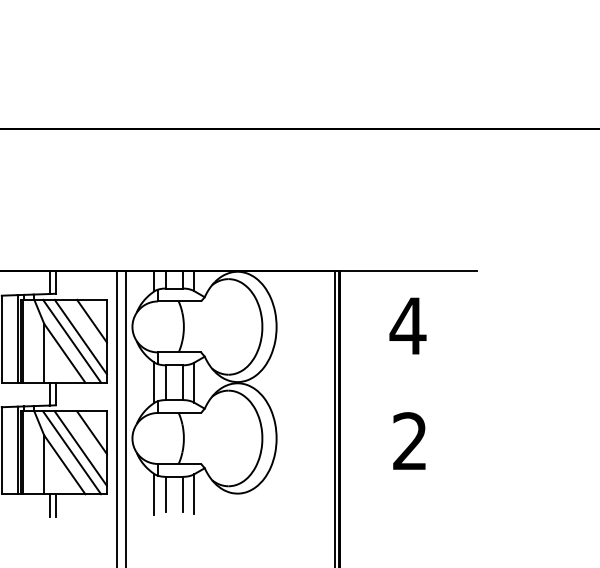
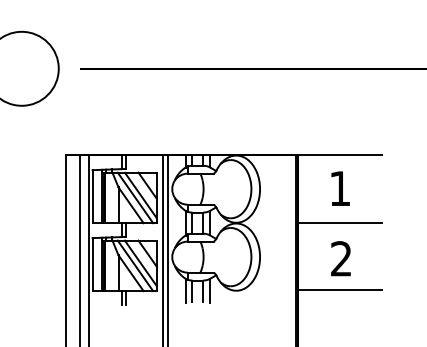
text: (406, 325) -> (339, 188), 4 -> 1
line: (408, 381) -> (340, 222), added
line: (408, 493) -> (340, 290), added

